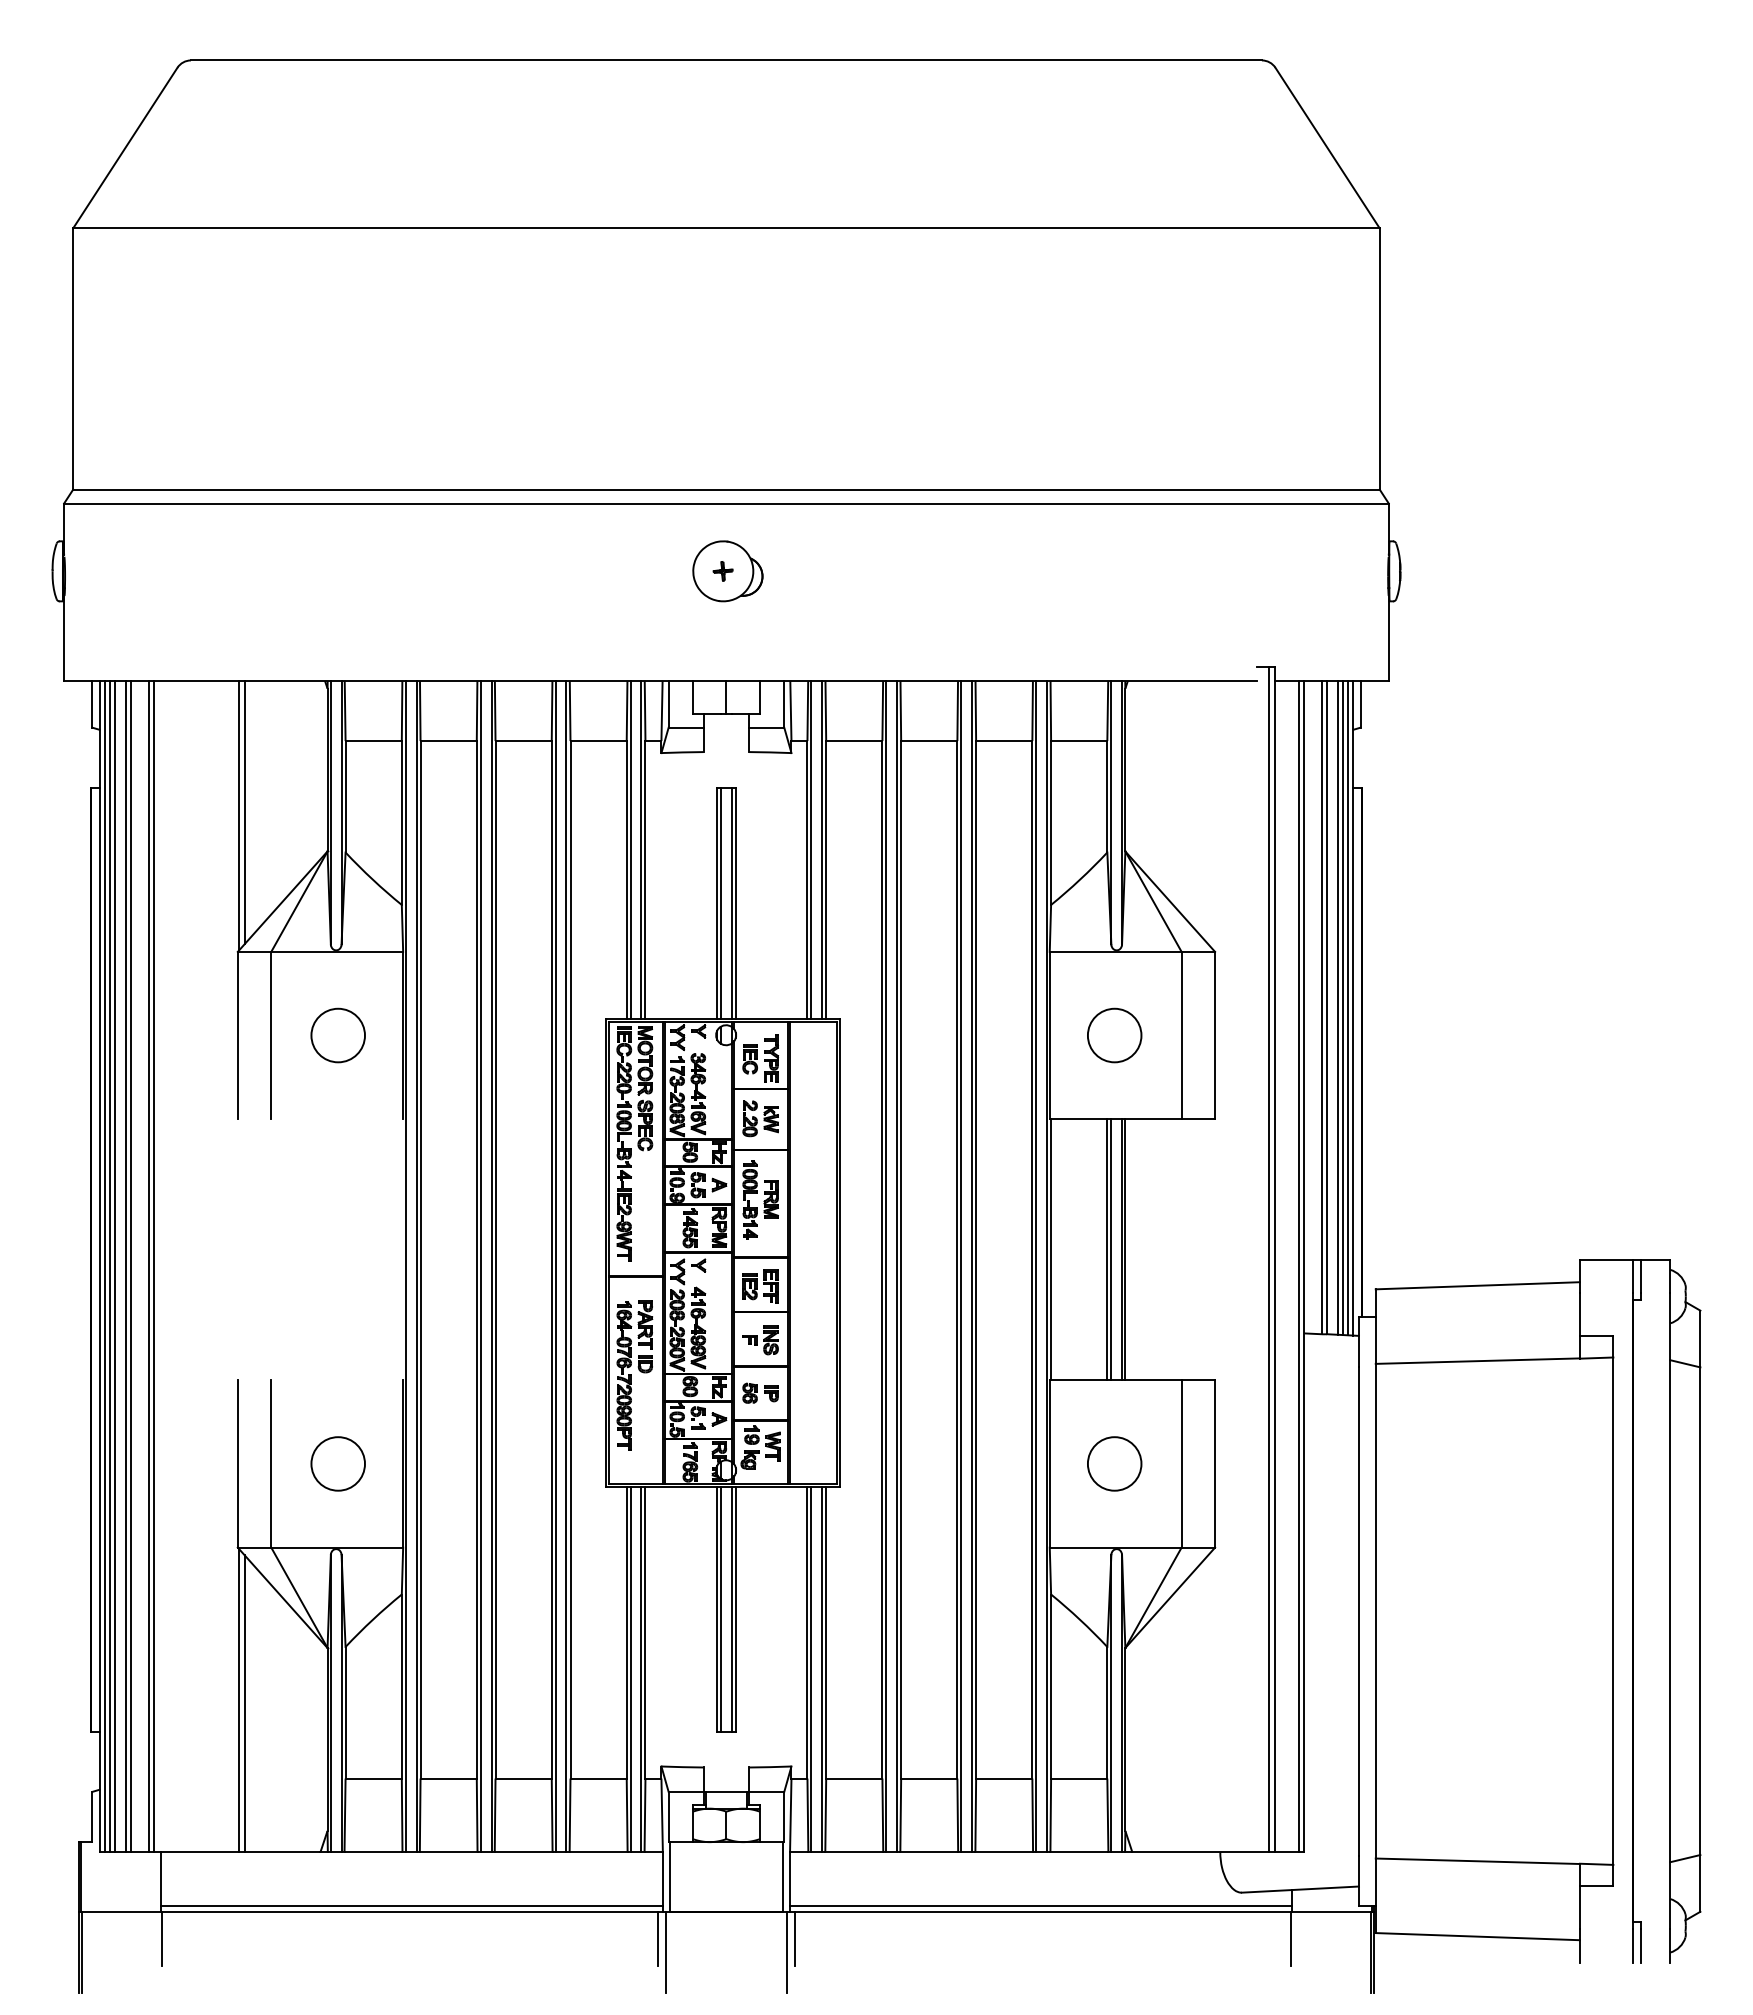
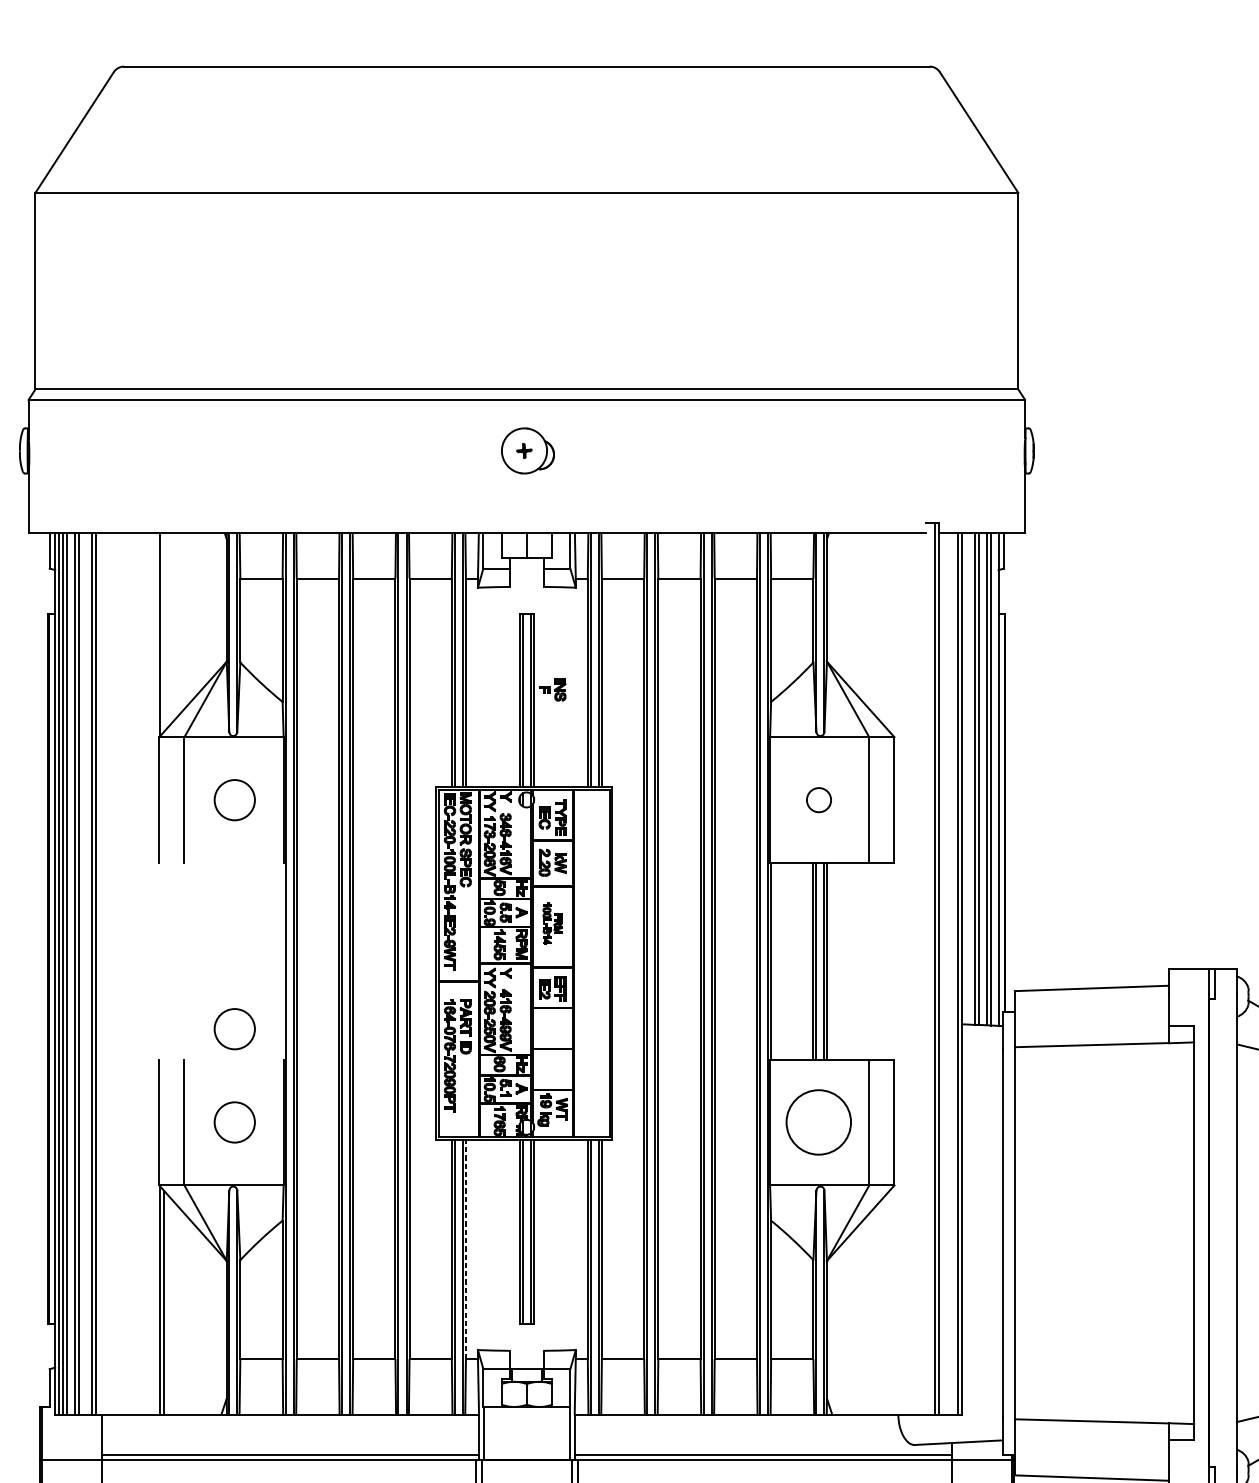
line: (244, 812) -> (164, 632), removed
line: (1348, 1007) -> (994, 779), removed
circle: (1114, 1035) -> (818, 800), size x0.6
part: (760, 1199) -> (552, 923), size x0.7
circle: (337, 1339) -> (234, 1028), added
part: (760, 1340) -> (552, 690), moved
part: (760, 1392) -> (552, 1068), removed
circle: (1114, 1463) -> (818, 1122), size x1.6
line: (645, 1632) -> (465, 1249), solid -> dashed

